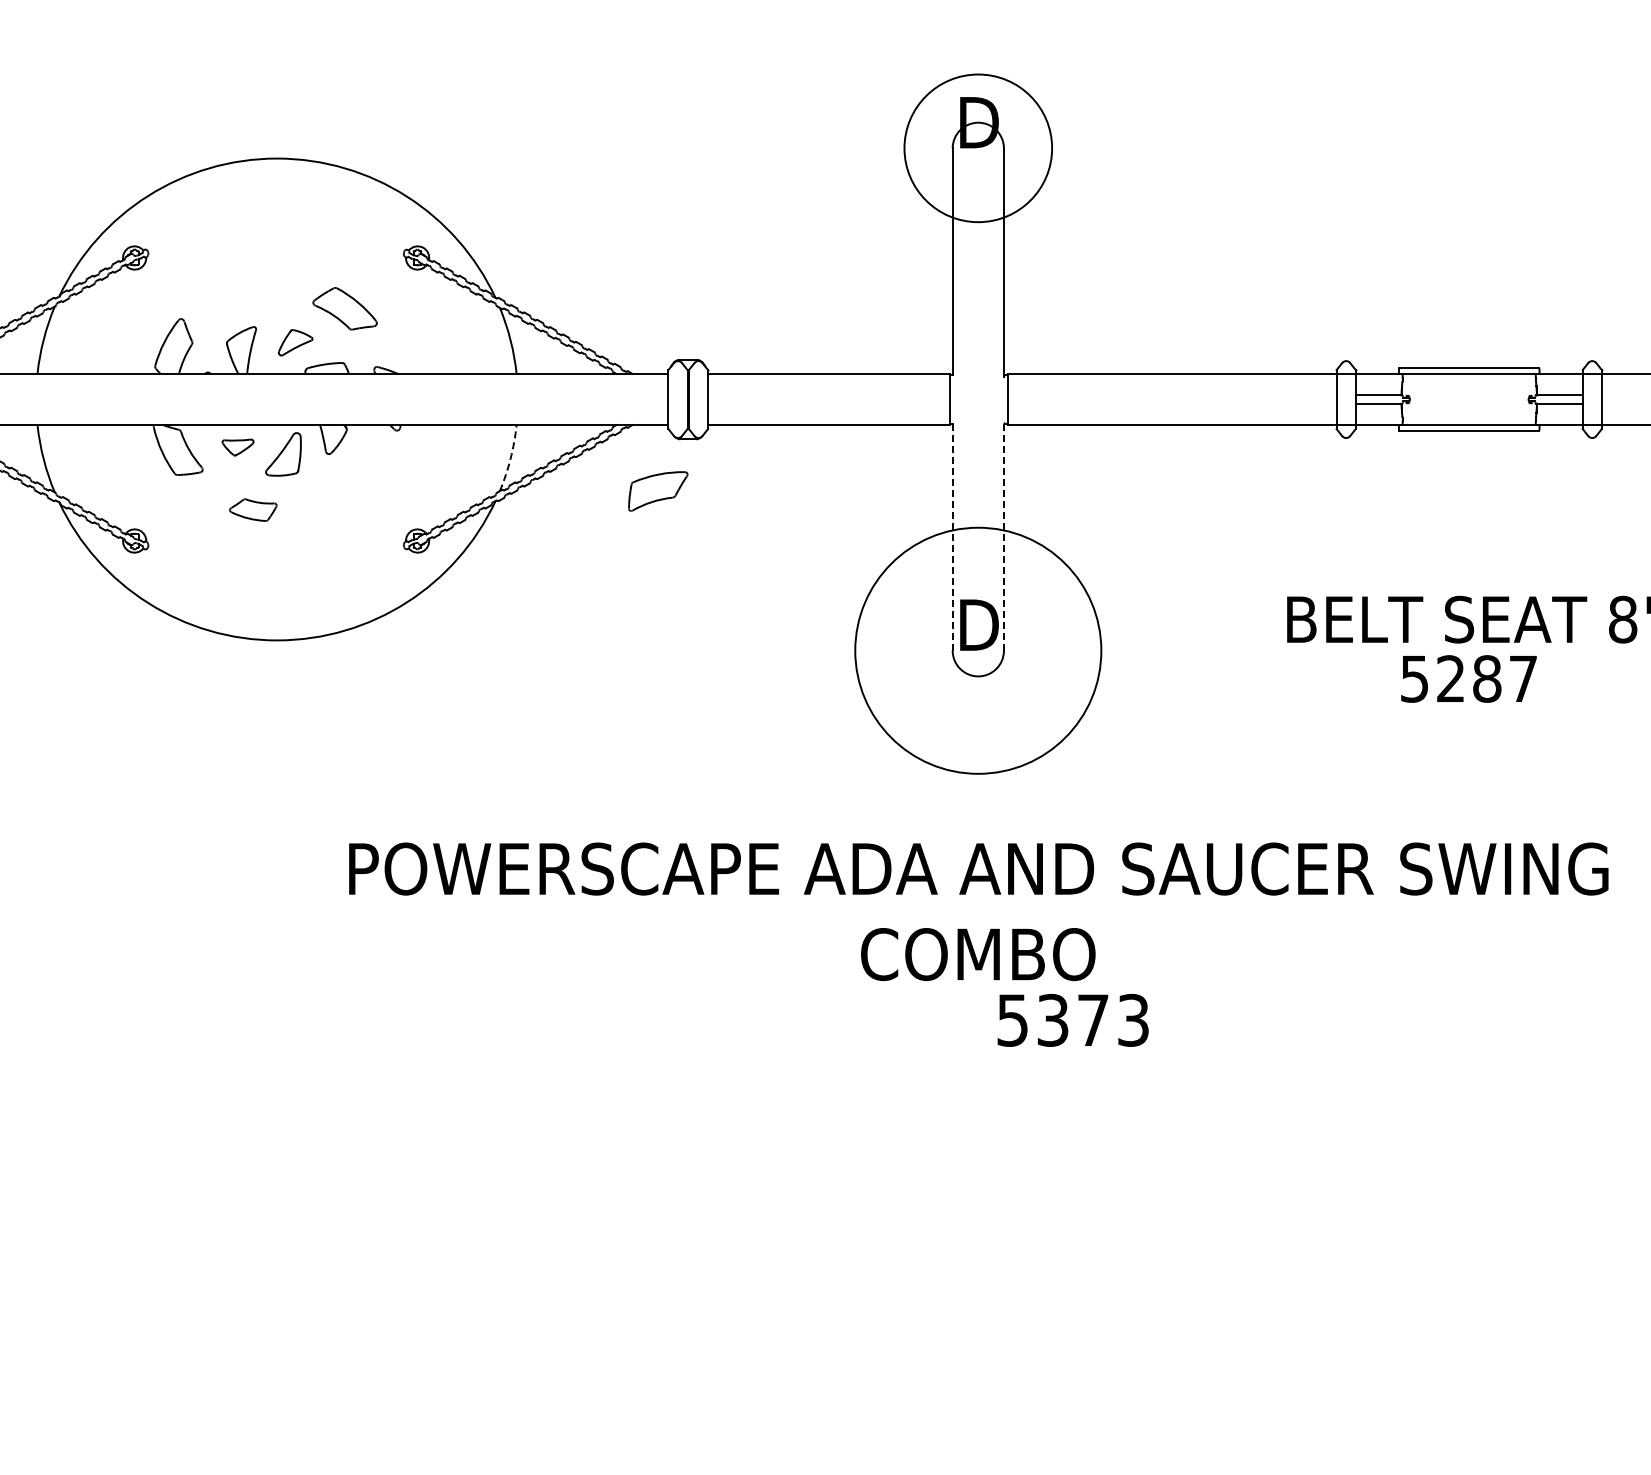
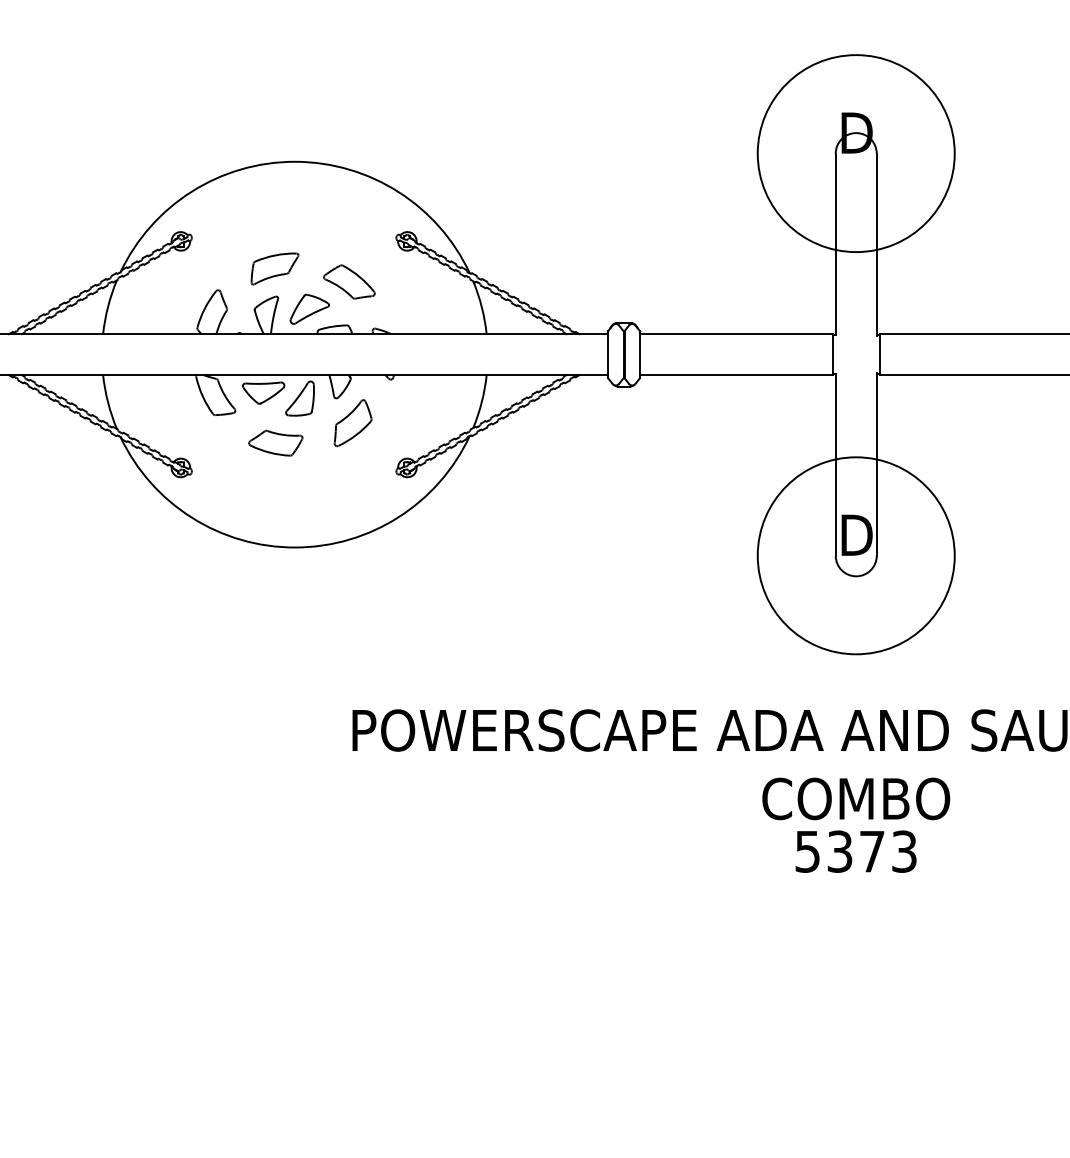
circle: (978, 148) -> (856, 153), size x1.67
part: (295, 342) -> (309, 309), size x1.43
part: (237, 447) -> (263, 393), size x1.67
arc: (510, 458) -> (481, 401), dashed -> solid
part: (349, 484) -> (352, 422), added
part: (658, 491) -> (275, 269), moved
part: (253, 509) -> (276, 442), size x1.43
line: (1003, 536) -> (876, 464), dashed -> solid
line: (952, 537) -> (835, 465), dashed -> solid
text: (1072, 1019) -> (855, 850), moved

